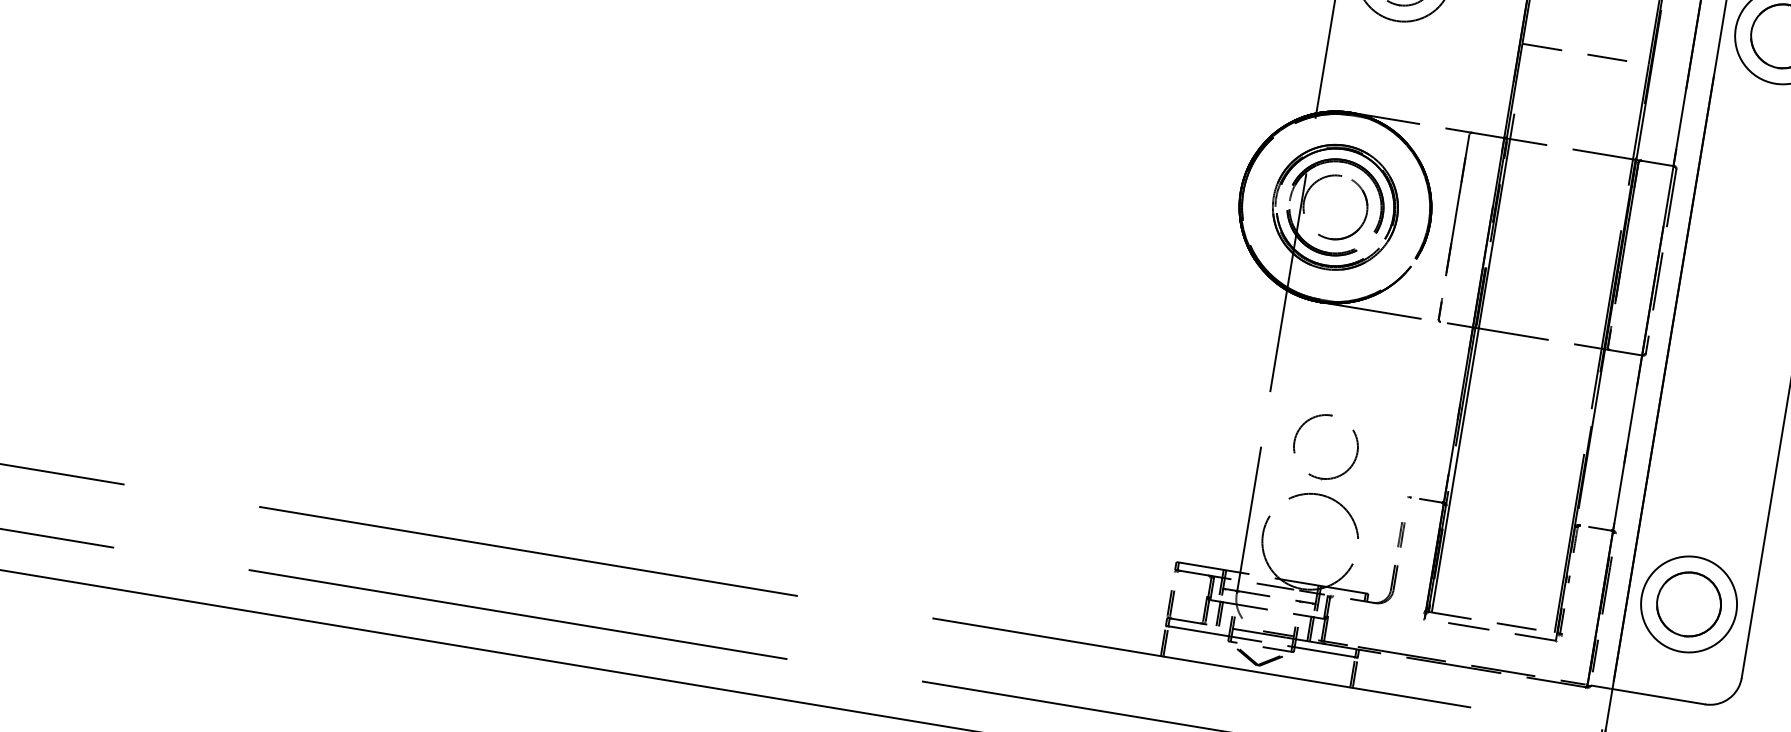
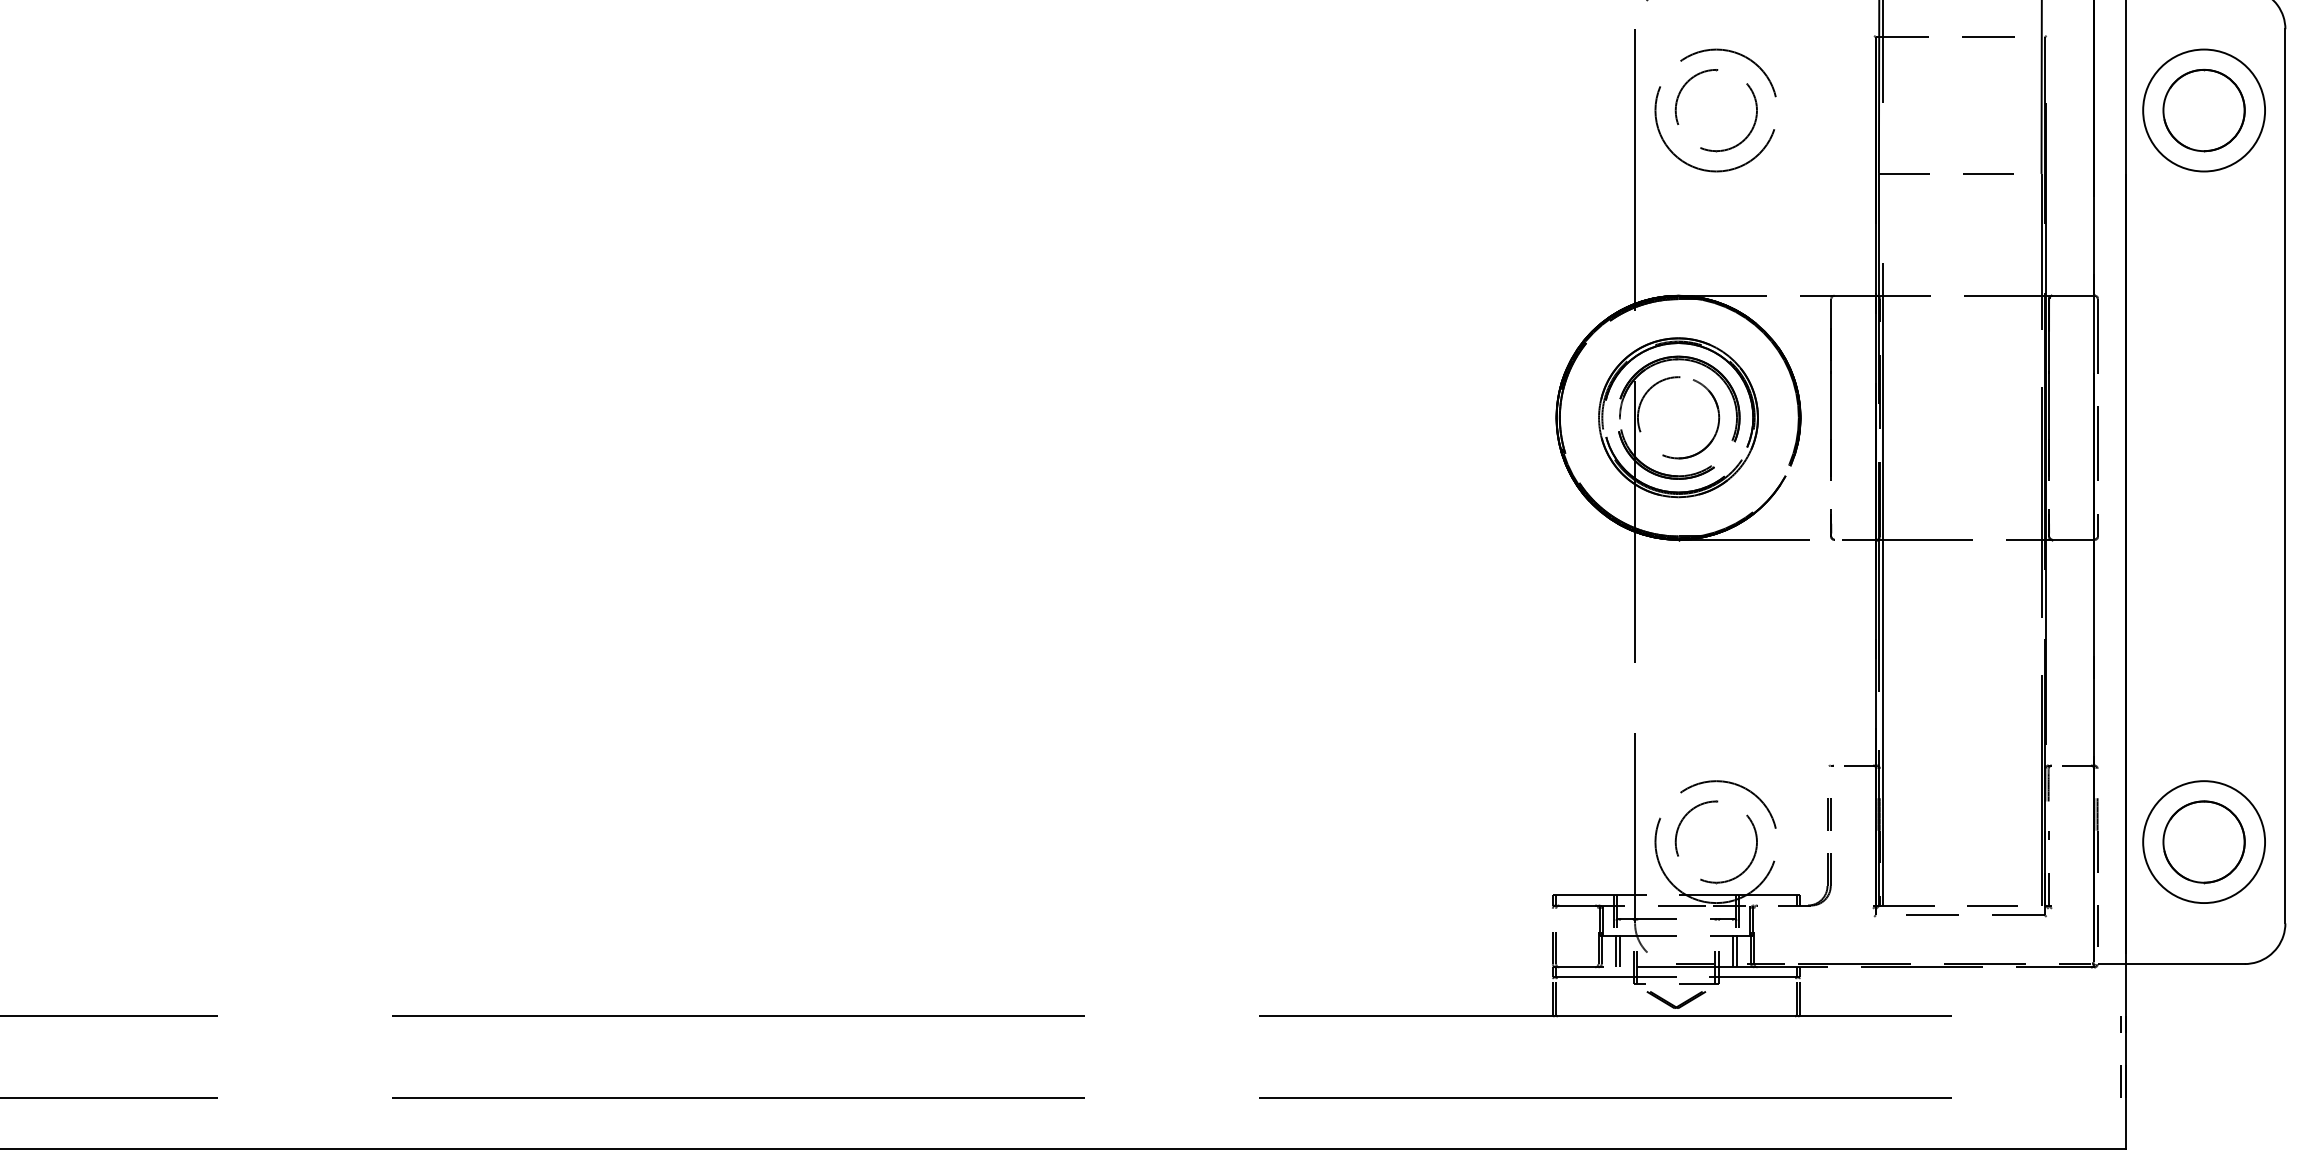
part: (1295, 450) -> (1678, 852), moved

